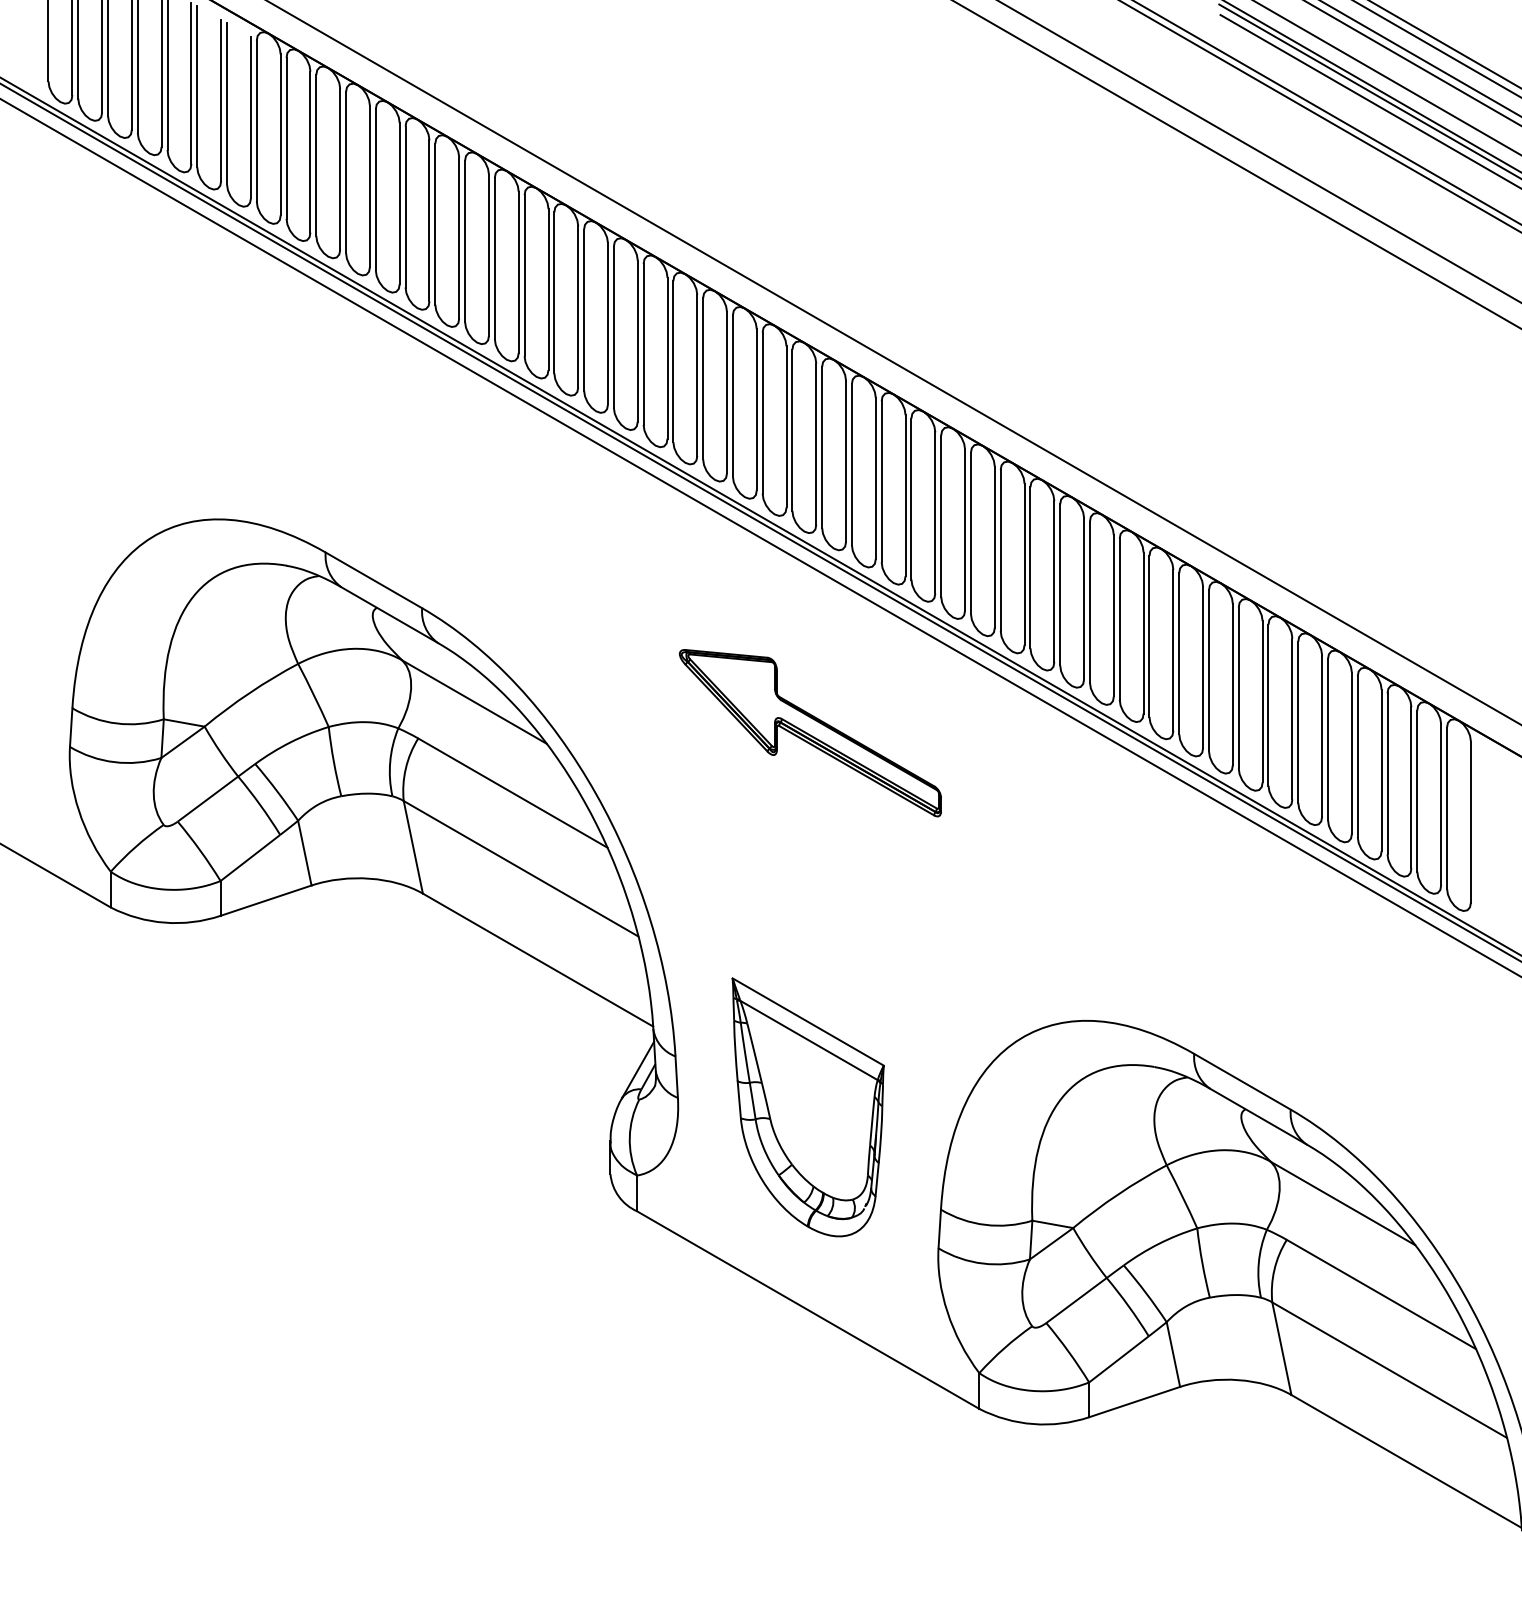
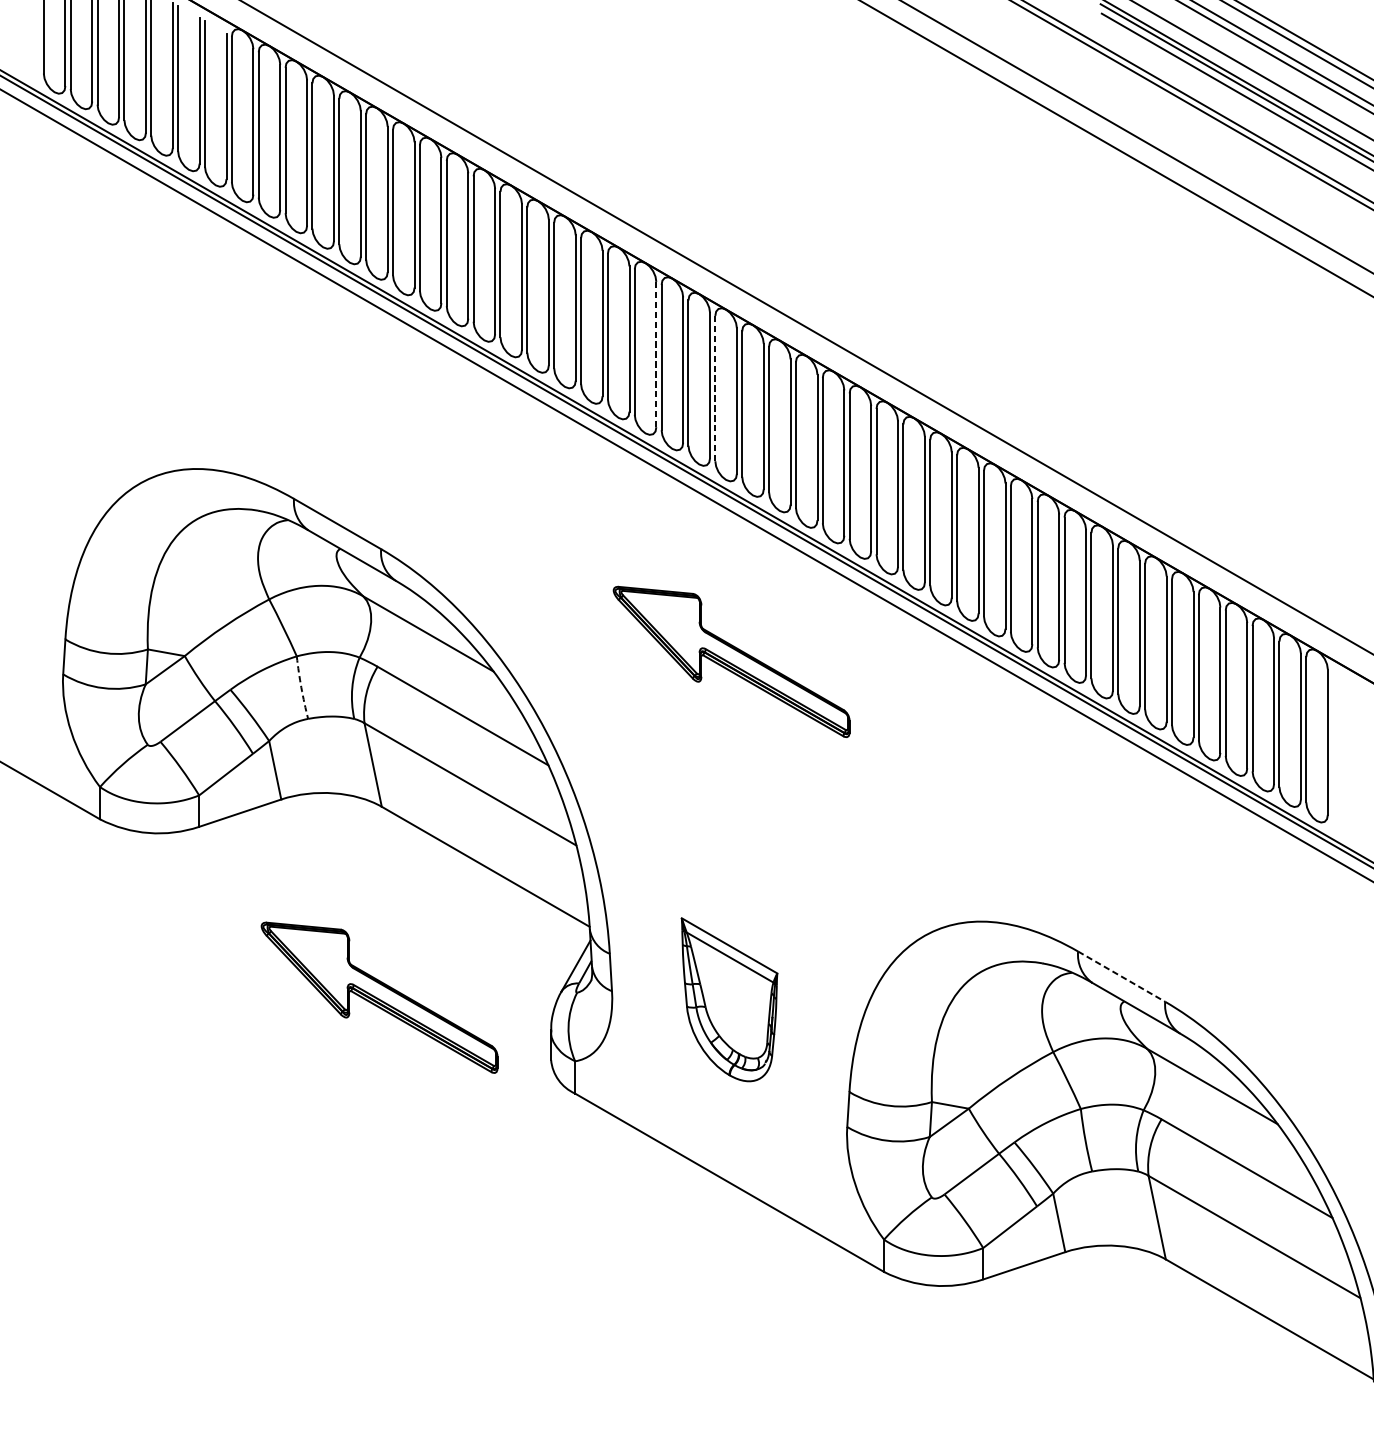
line: (727, 393) -> (656, 355), solid -> dashed
line: (792, 429) -> (715, 387), solid -> dashed
arc: (333, 761) -> (301, 687), solid -> dashed
line: (1242, 1081) -> (1121, 976), solid -> dashed
part: (420, 1105) -> (379, 998), added
part: (807, 1107) -> (728, 999), size x0.7

